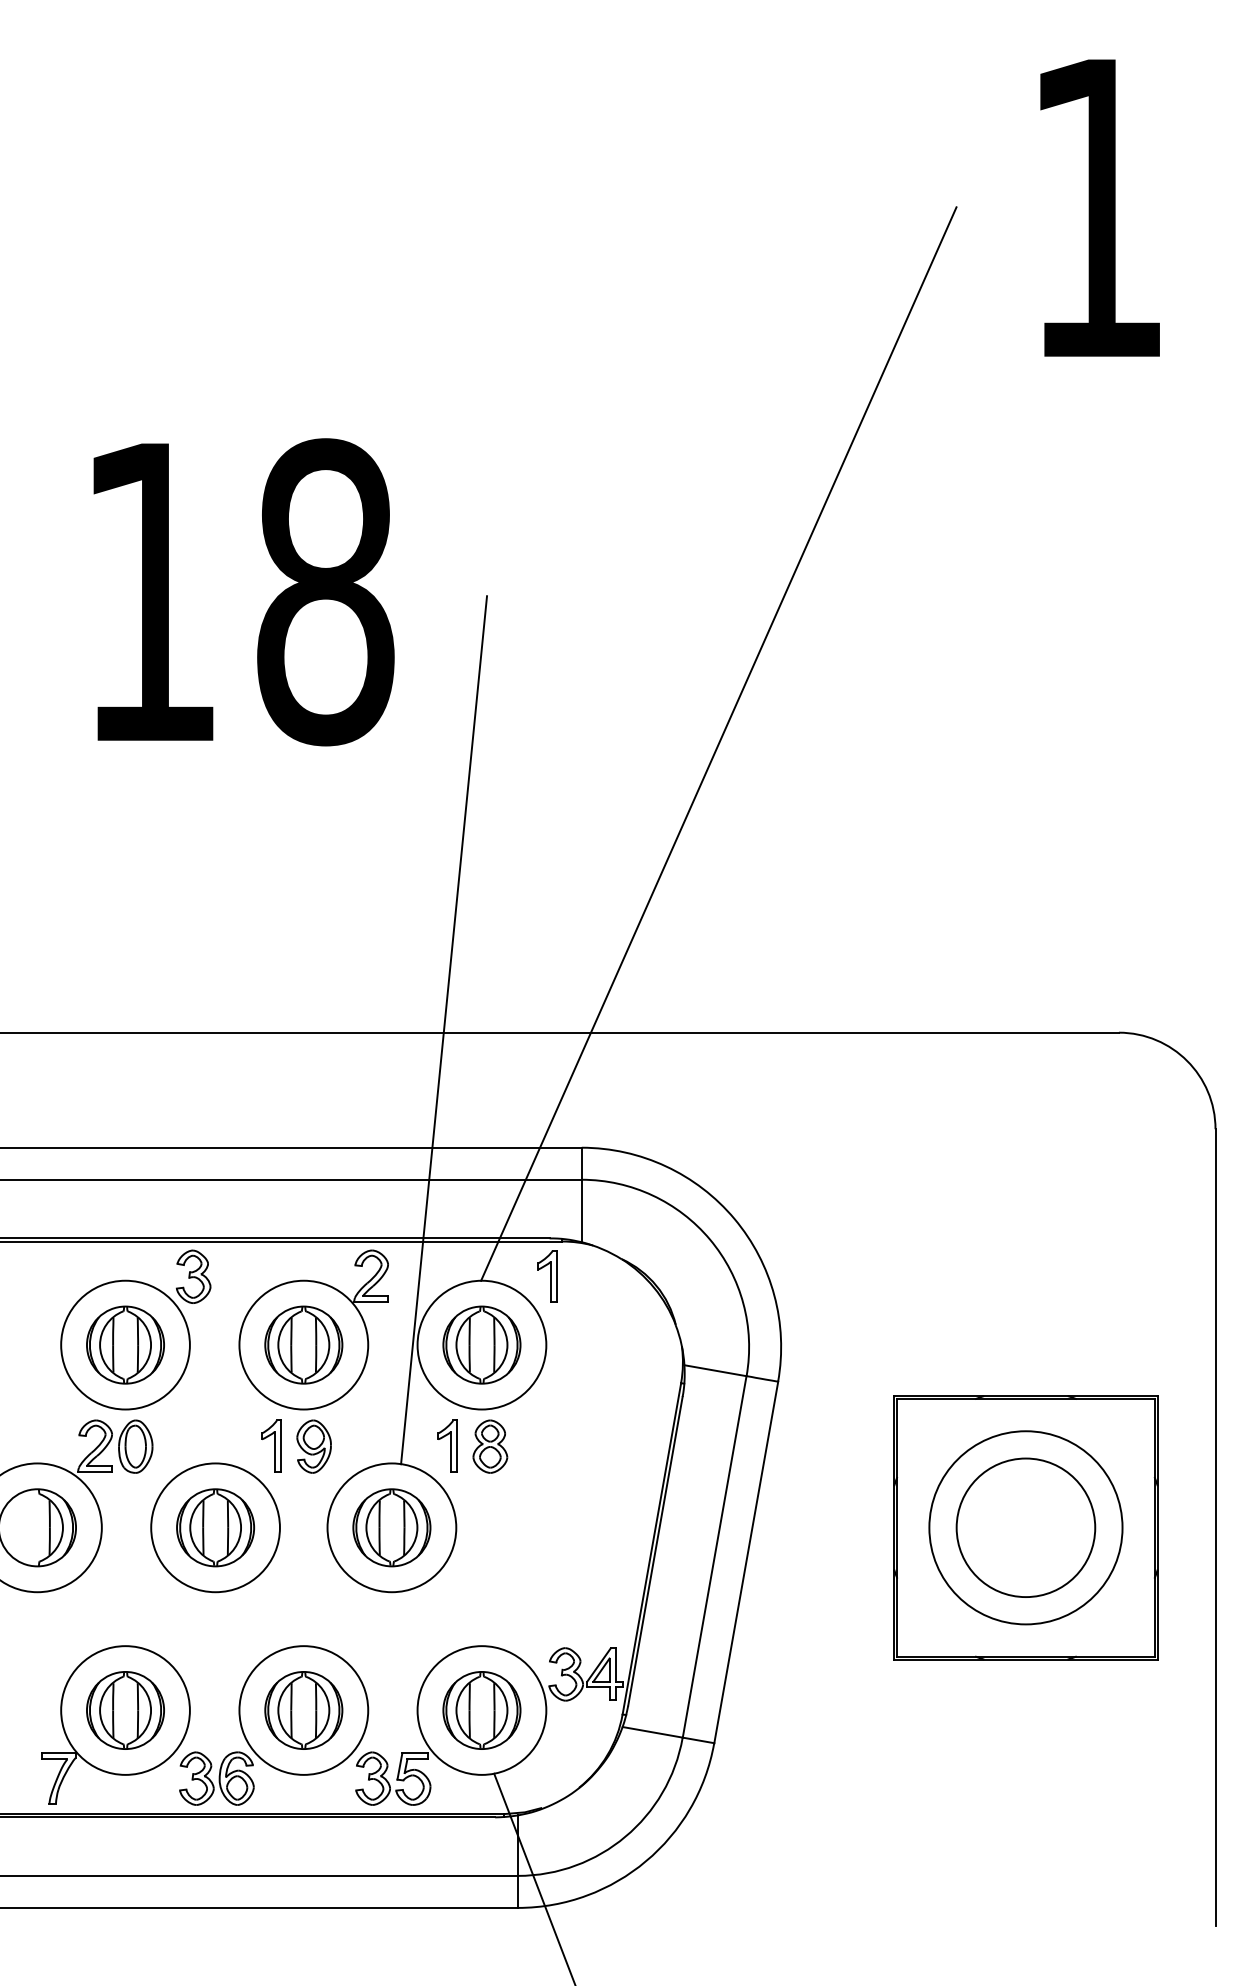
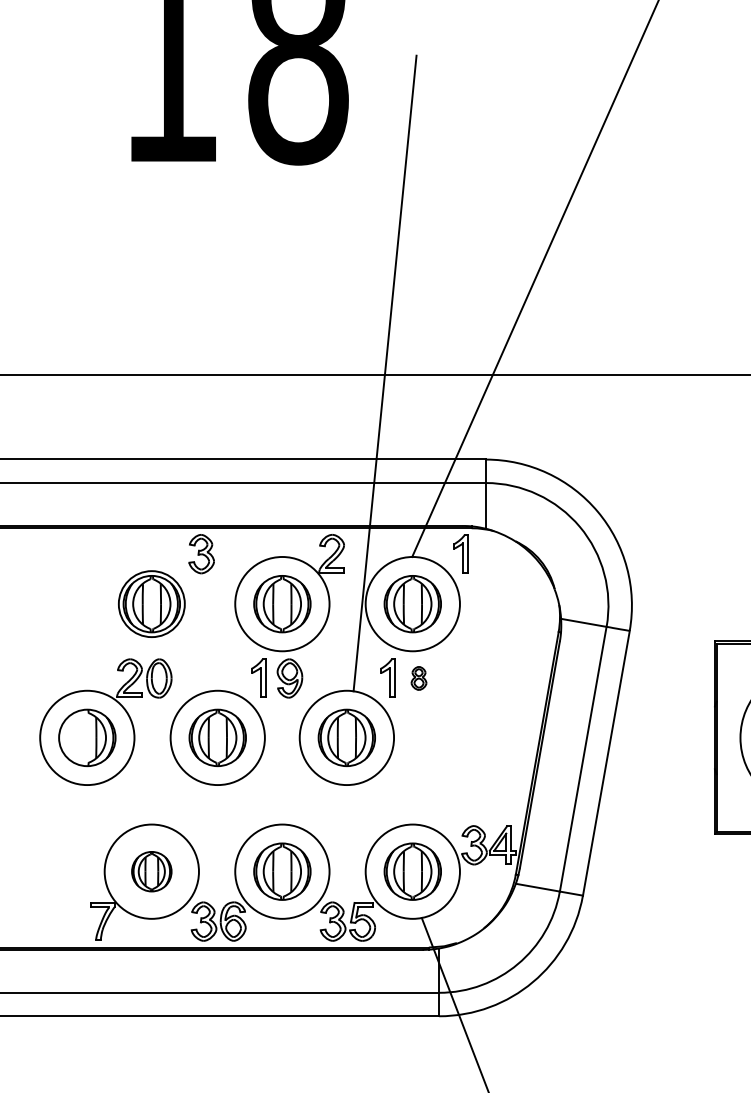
circle: (125, 1344) -> (151, 603), size x0.7
part: (490, 1446) -> (419, 678), size x0.6
part: (125, 1710) -> (151, 871), size x0.7

